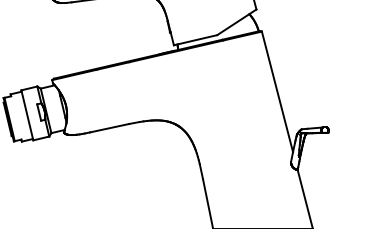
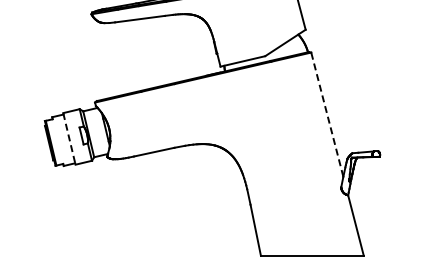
line: (277, 91) -> (327, 114), solid -> dashed
line: (27, 114) -> (69, 138), solid -> dashed

